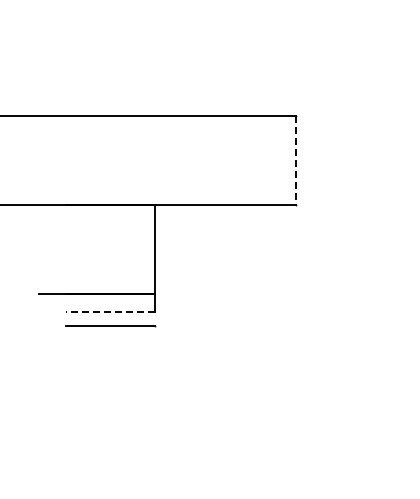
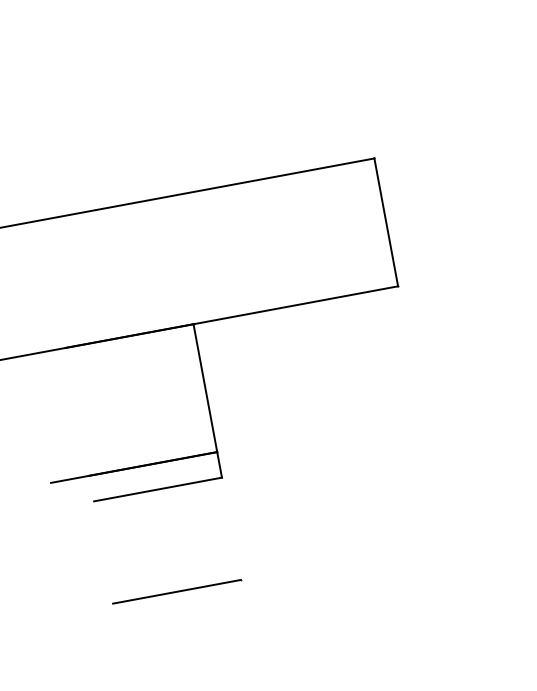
line: (296, 161) -> (386, 223), dashed -> solid
line: (109, 311) -> (156, 489), dashed -> solid
line: (110, 326) -> (177, 593), moved

